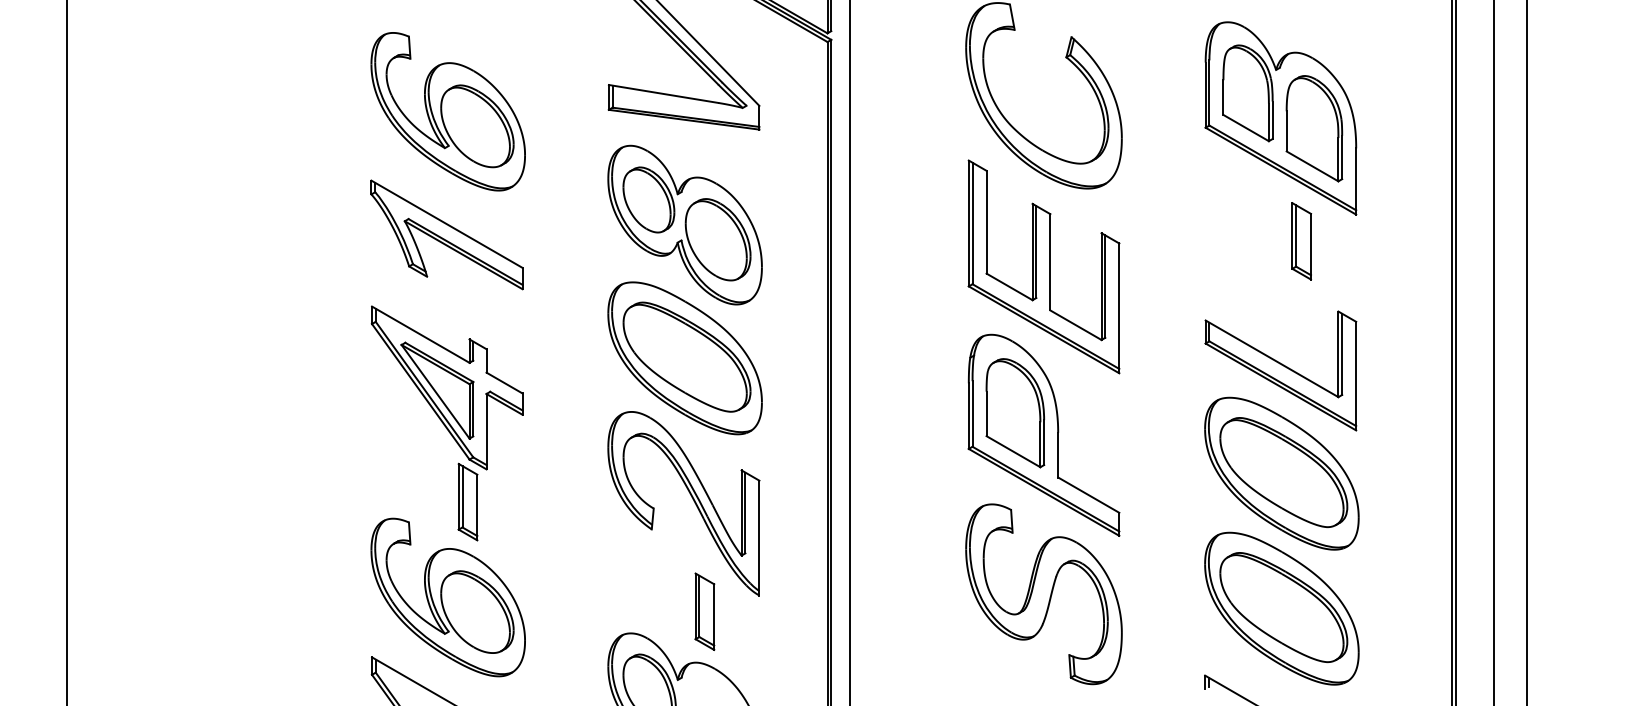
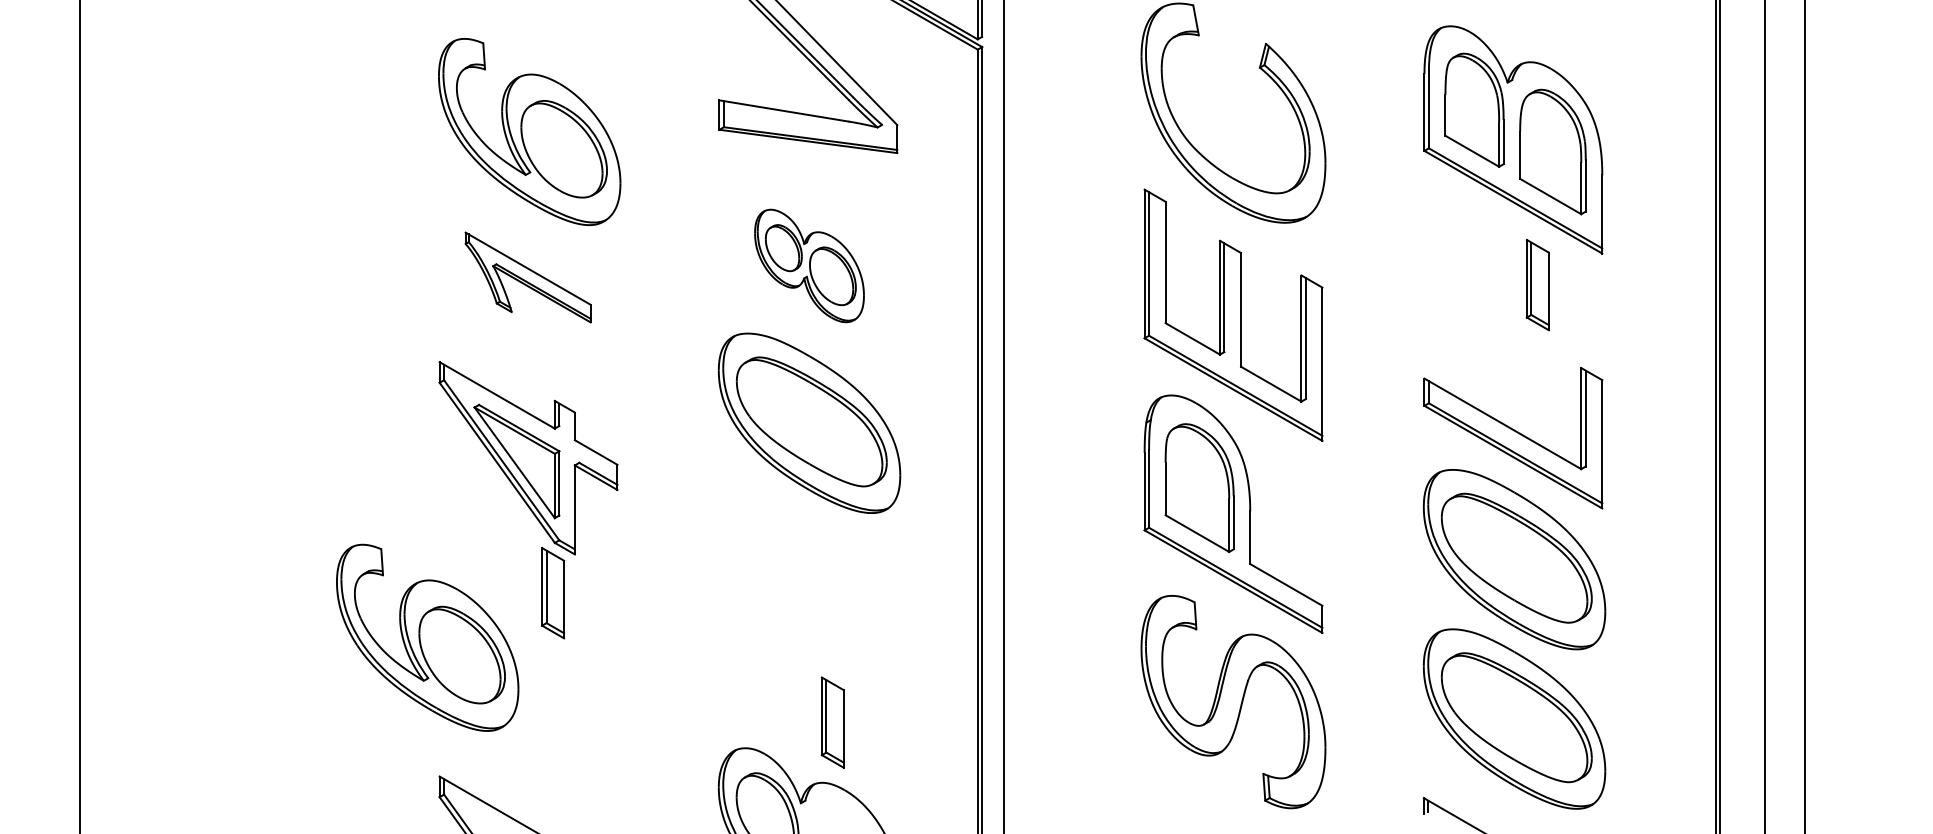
part: (685, 224) -> (809, 265), size x0.6
part: (446, 234) -> (527, 277), size x0.7
part: (691, 498) -> (817, 588), removed
part: (448, 597) -> (427, 637), moved

